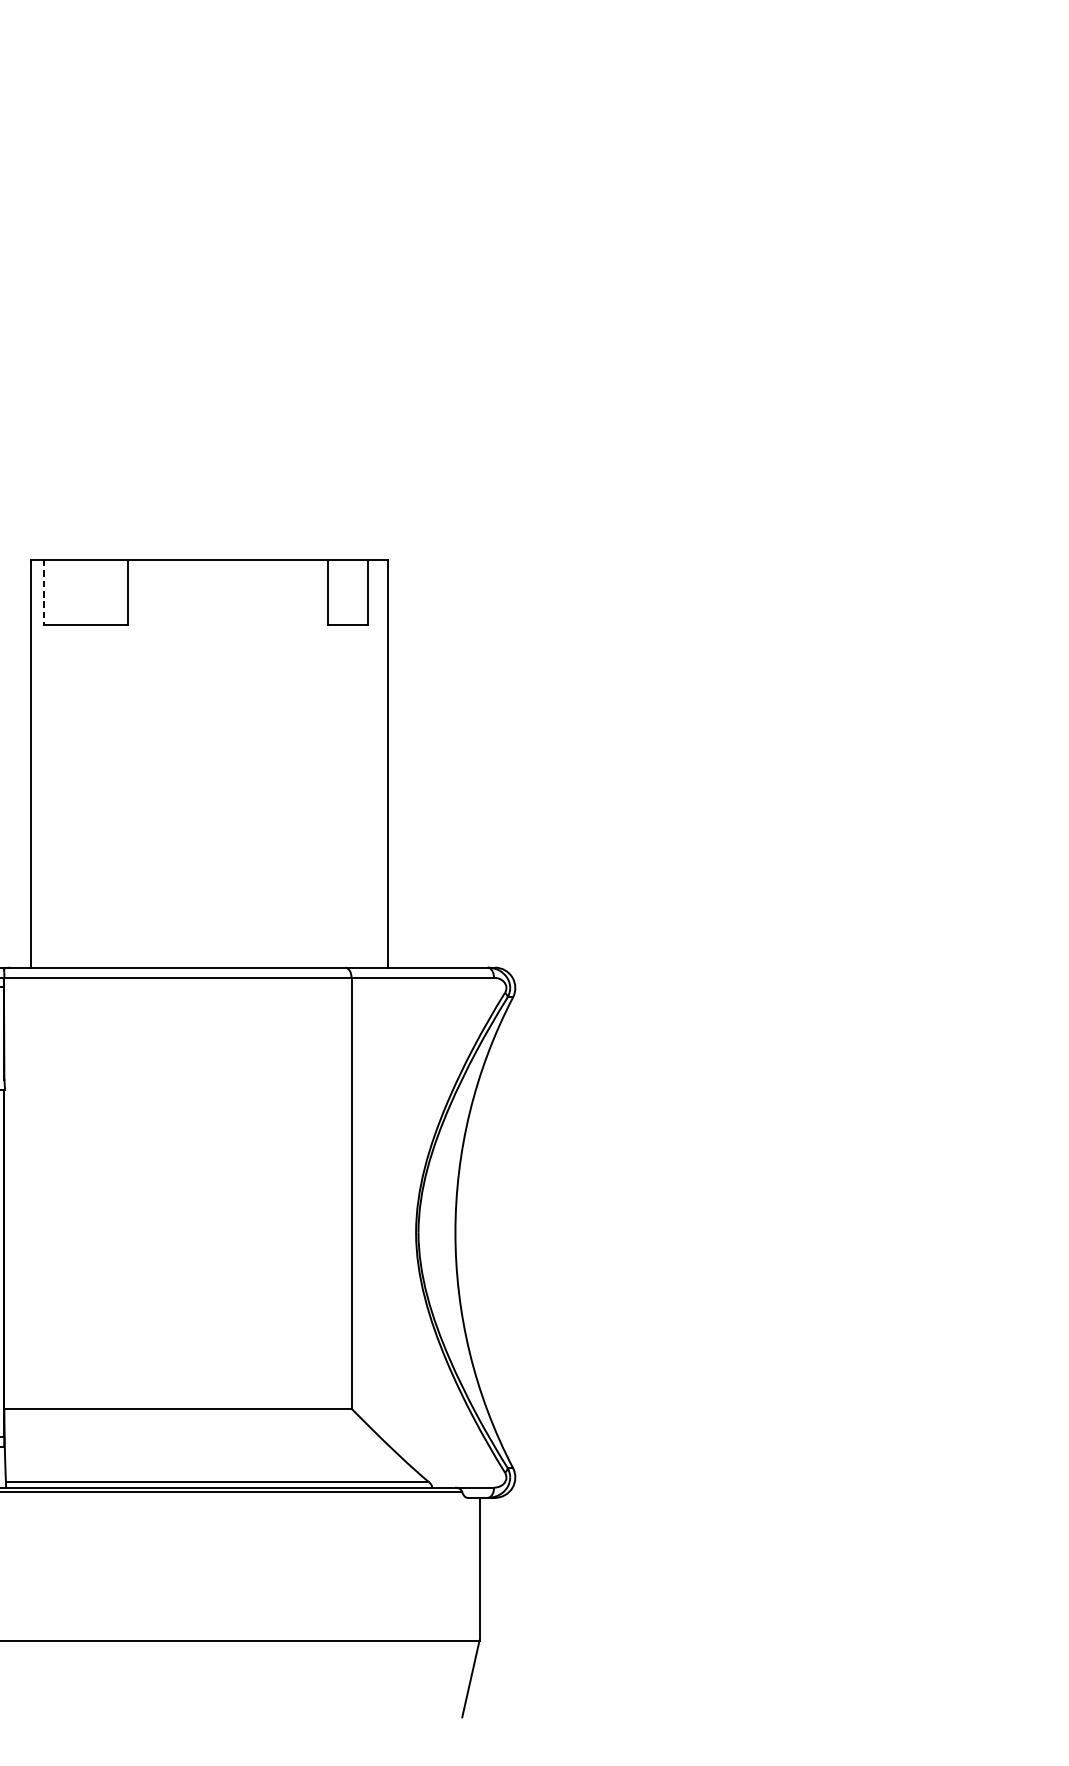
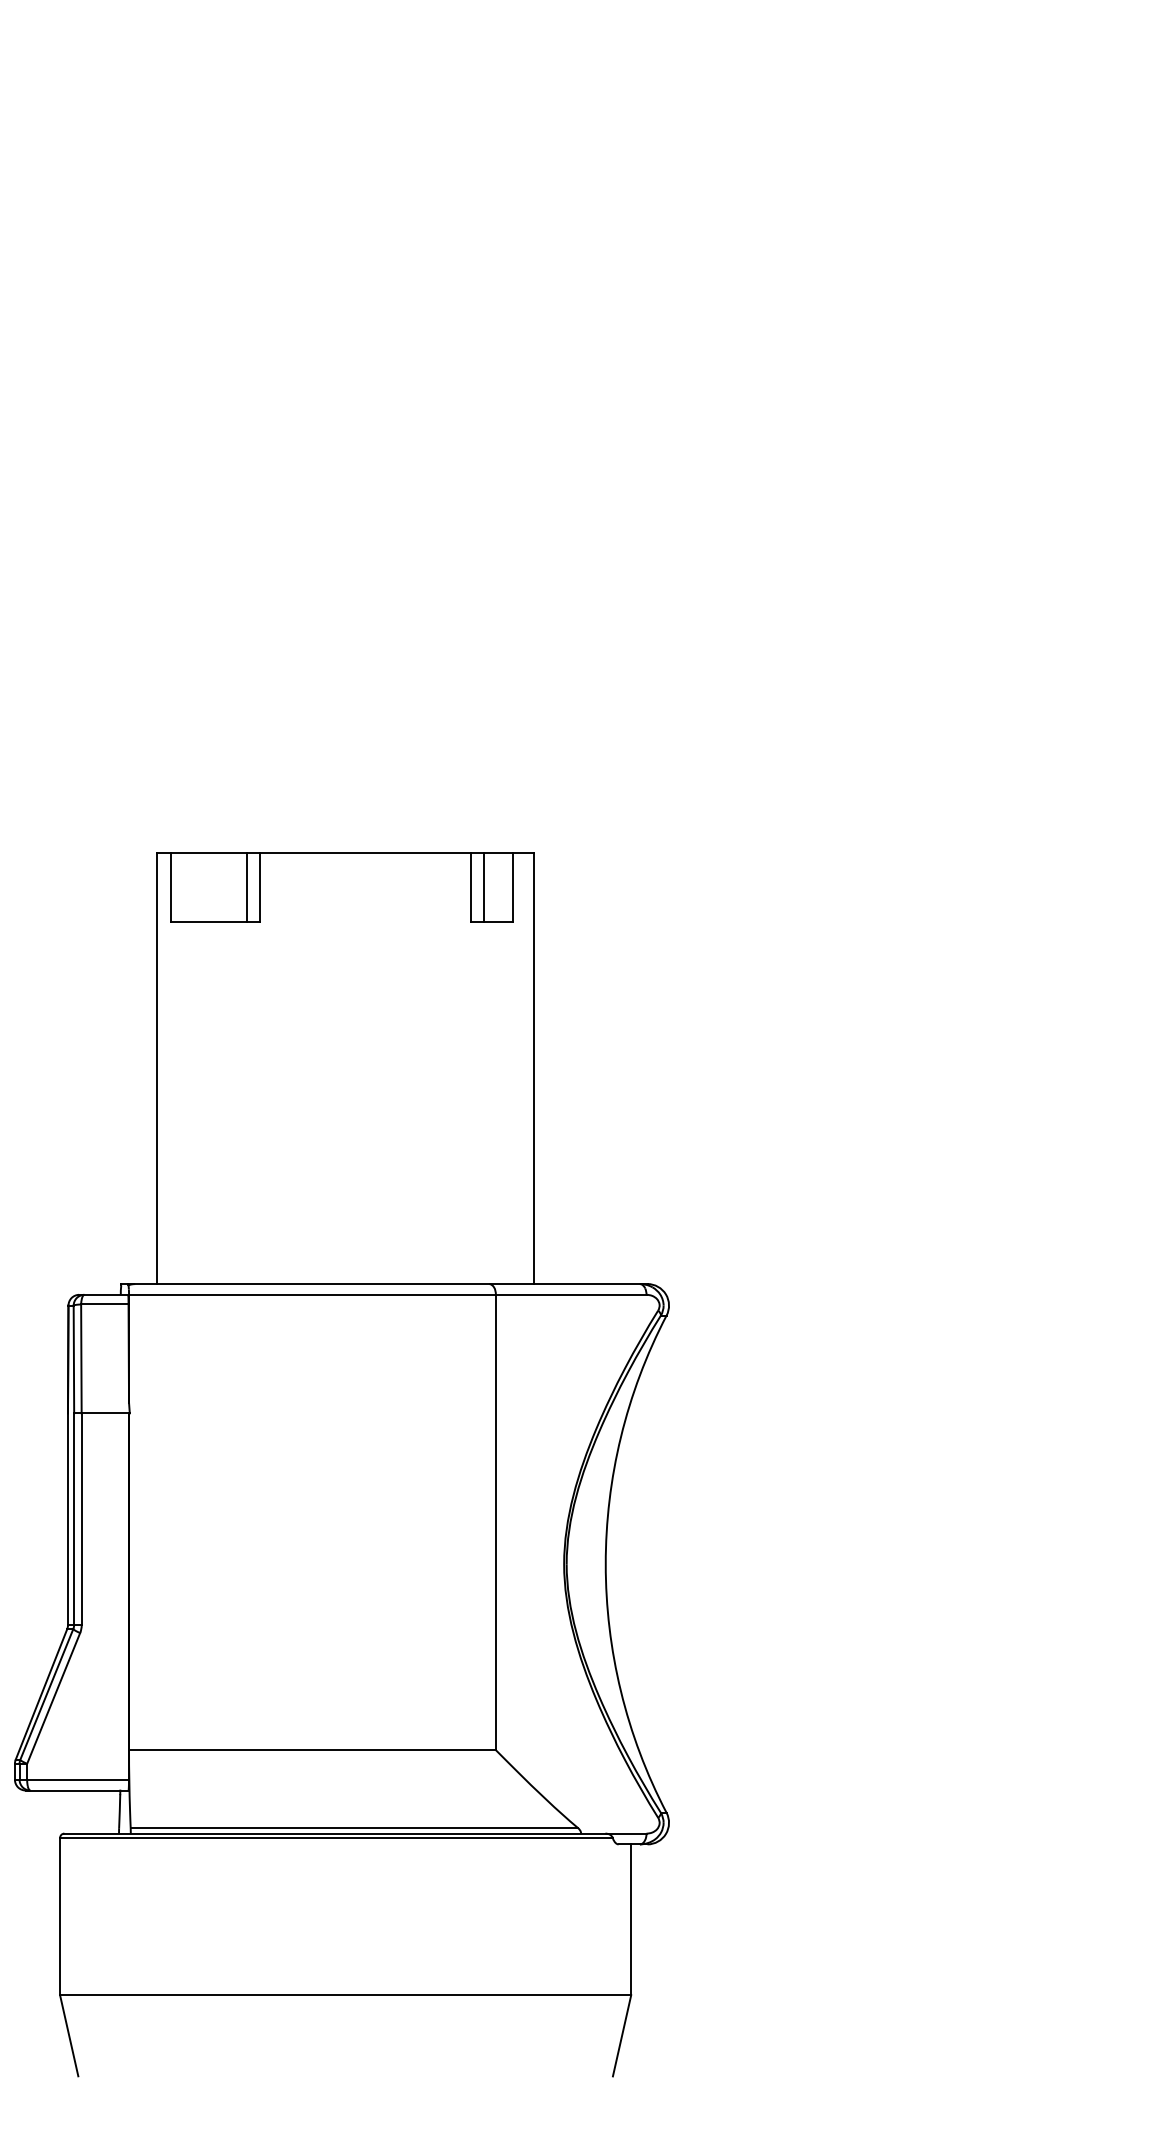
line: (115, 592) -> (246, 887), added
line: (340, 592) -> (484, 887), added
line: (44, 593) -> (171, 888), dashed -> solid

